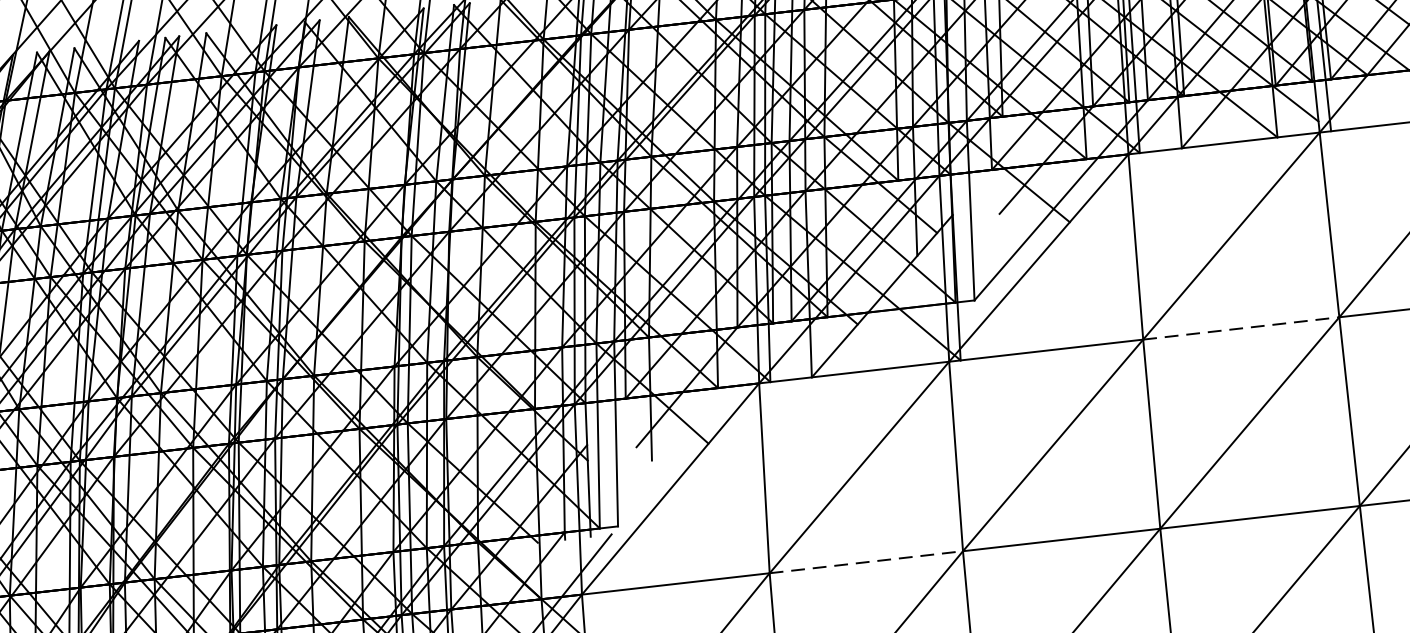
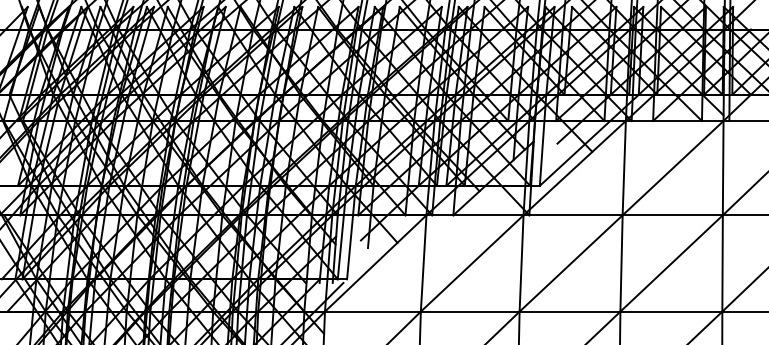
line: (1242, 328) -> (673, 215), dashed -> solid
line: (866, 561) -> (470, 311), dashed -> solid

